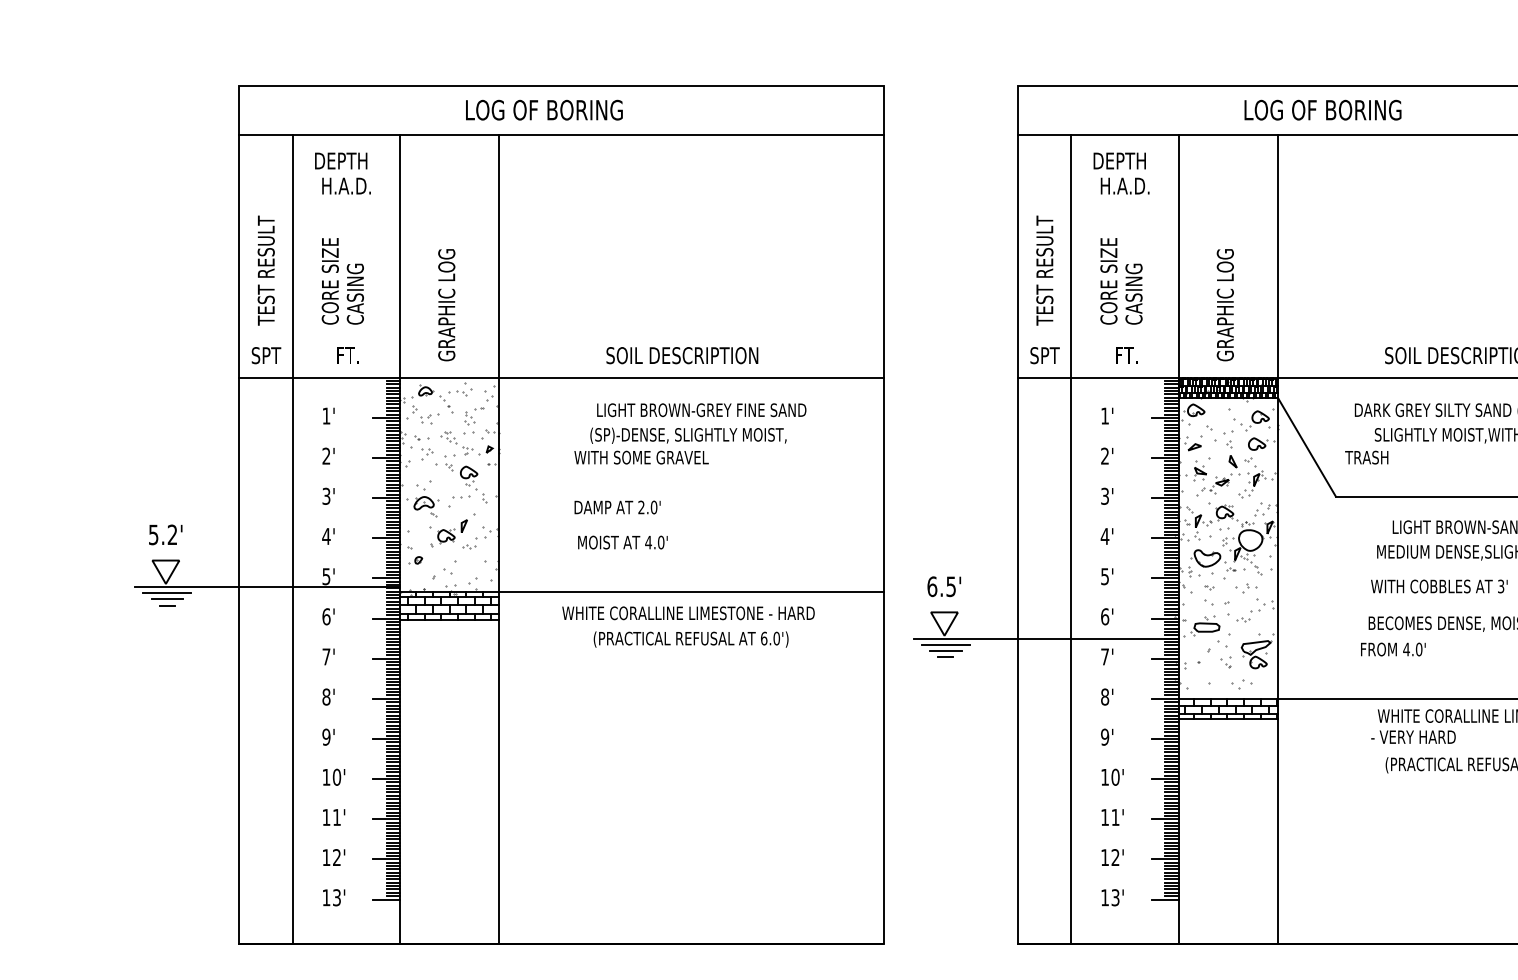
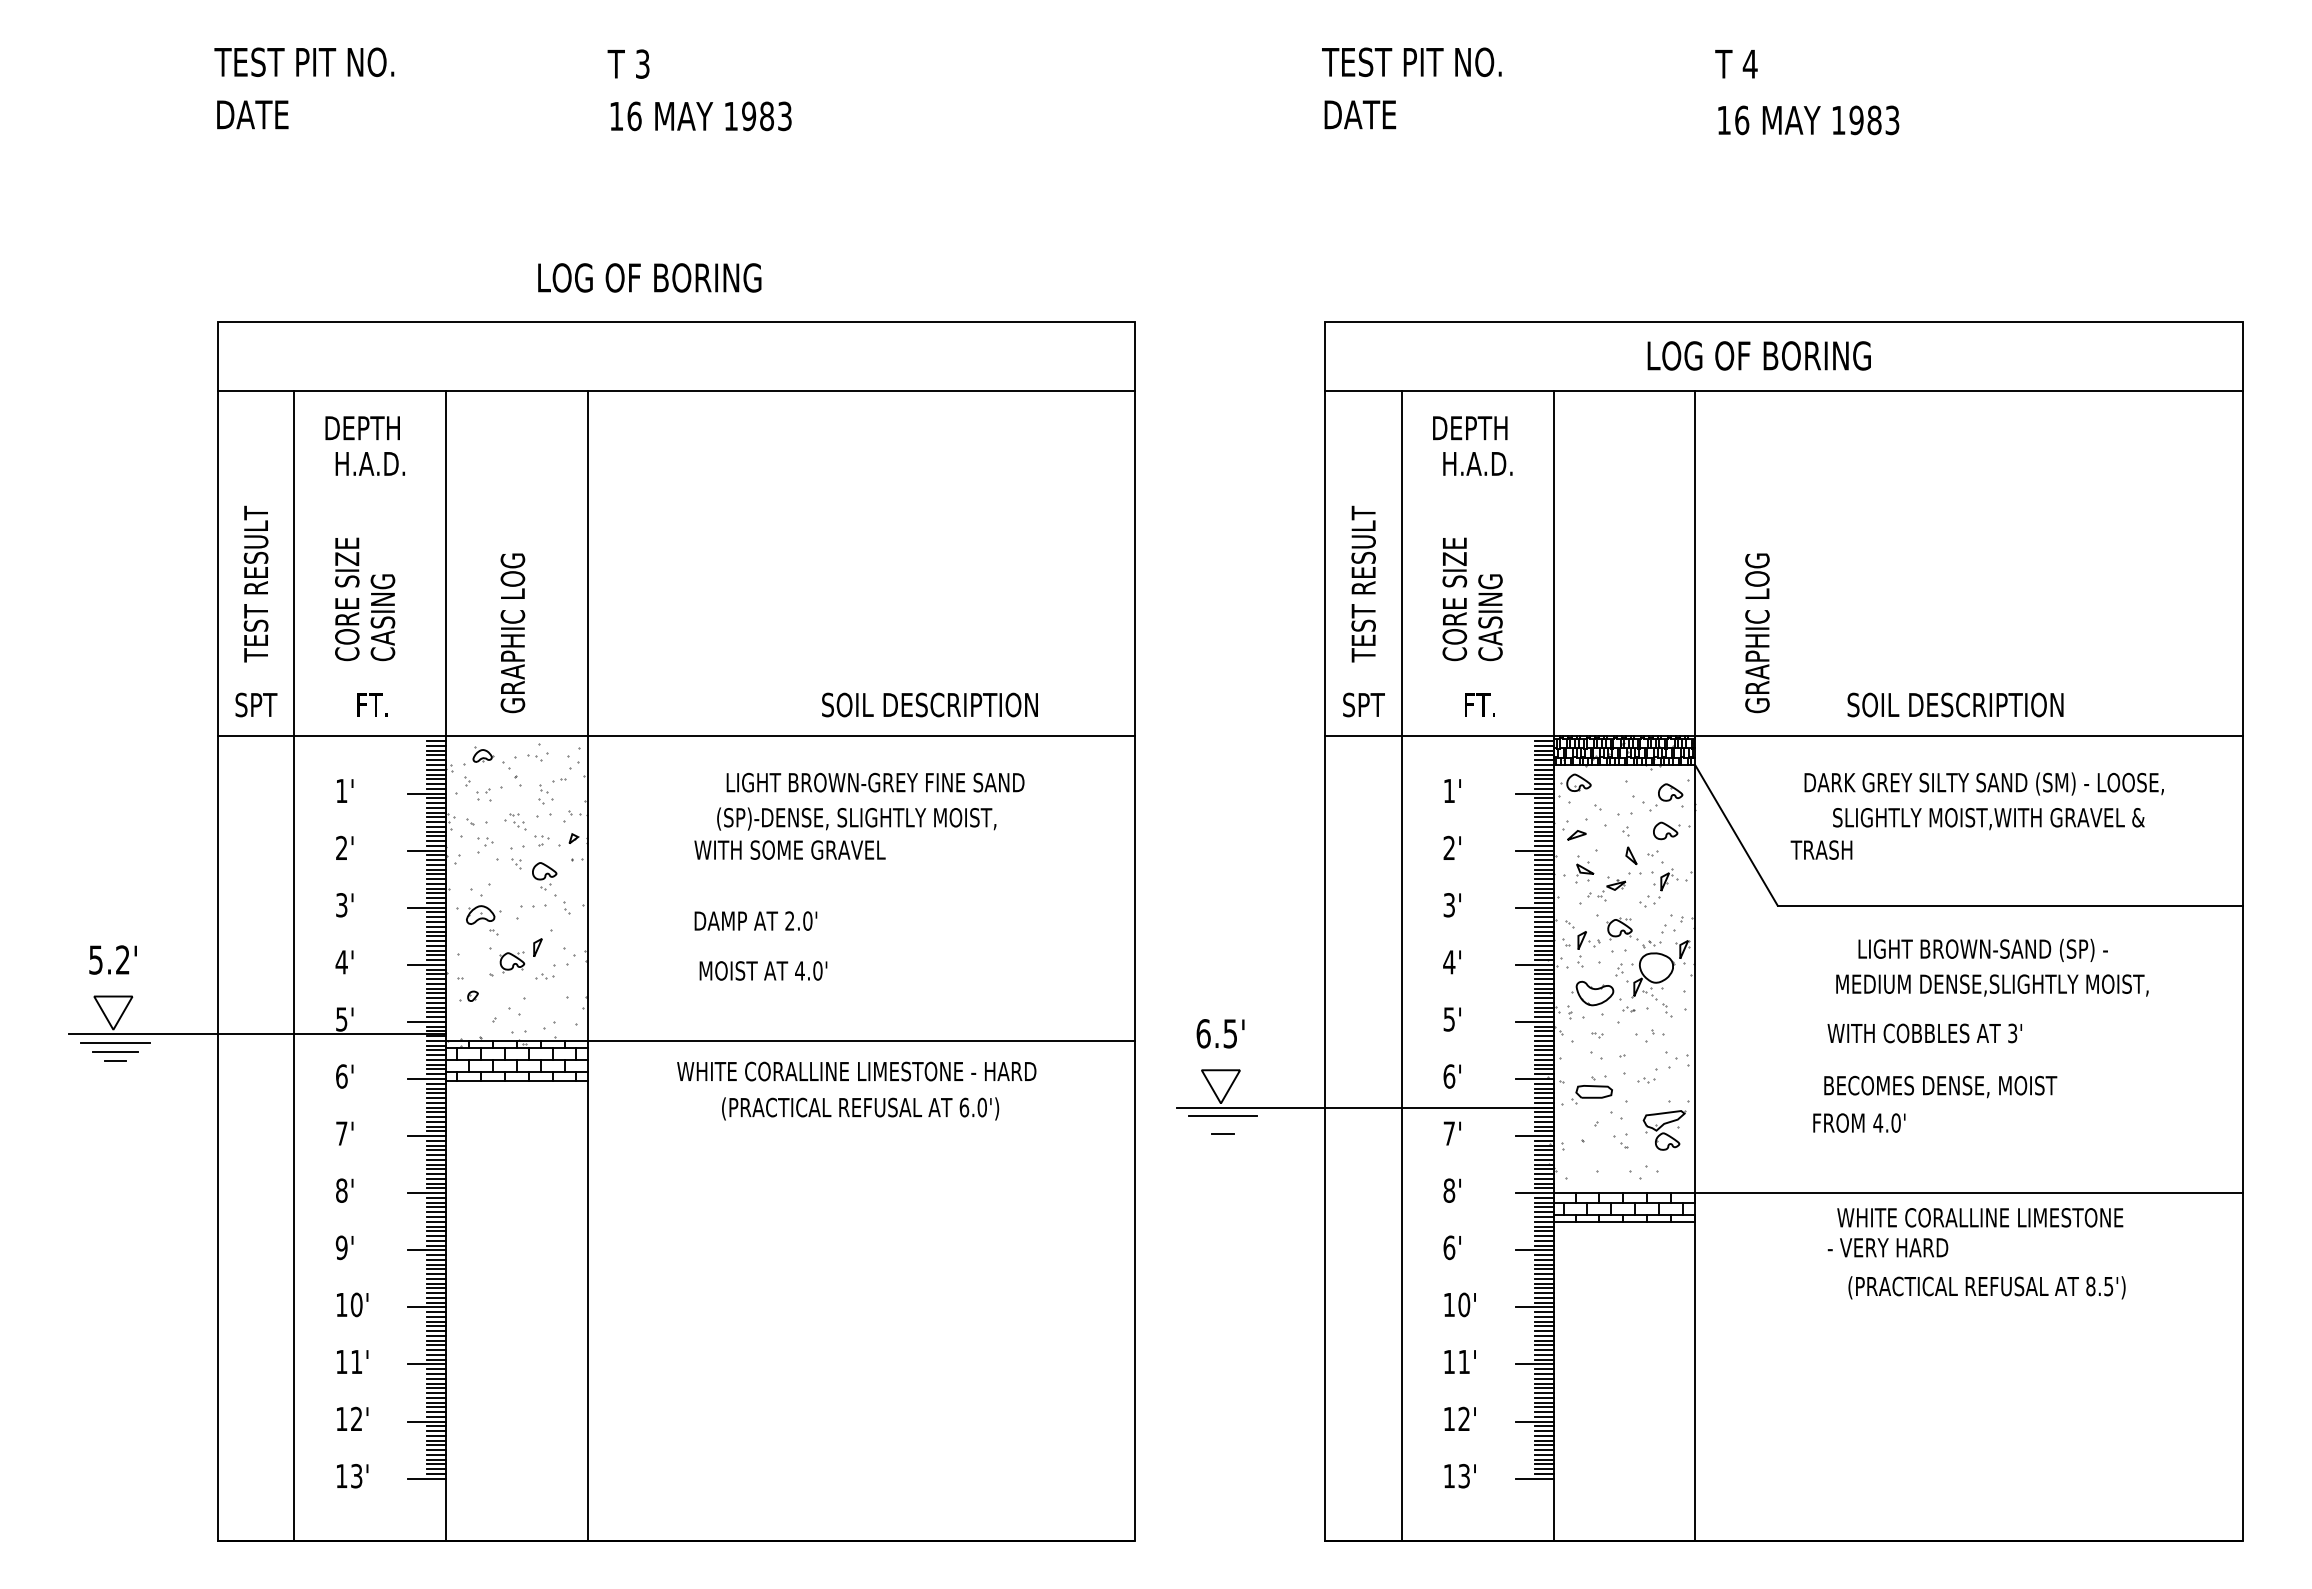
text: (544, 109) -> (649, 277), moved
text: (1225, 305) -> (1757, 633), moved
text: (681, 355) -> (929, 704), moved
line: (945, 651) -> (1222, 1125), removed
text: (1105, 736) -> (1449, 1247), 9' -> 6'

